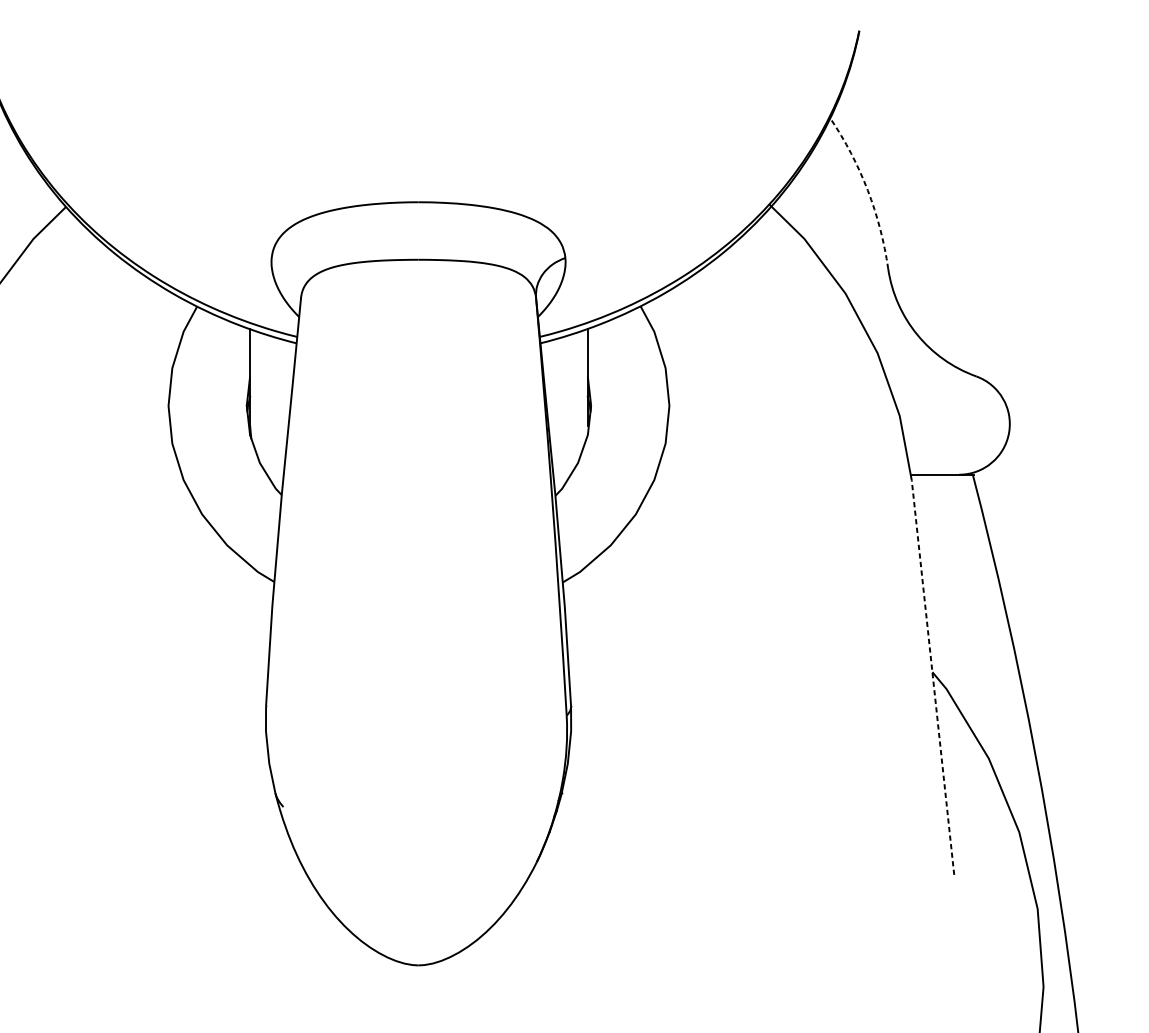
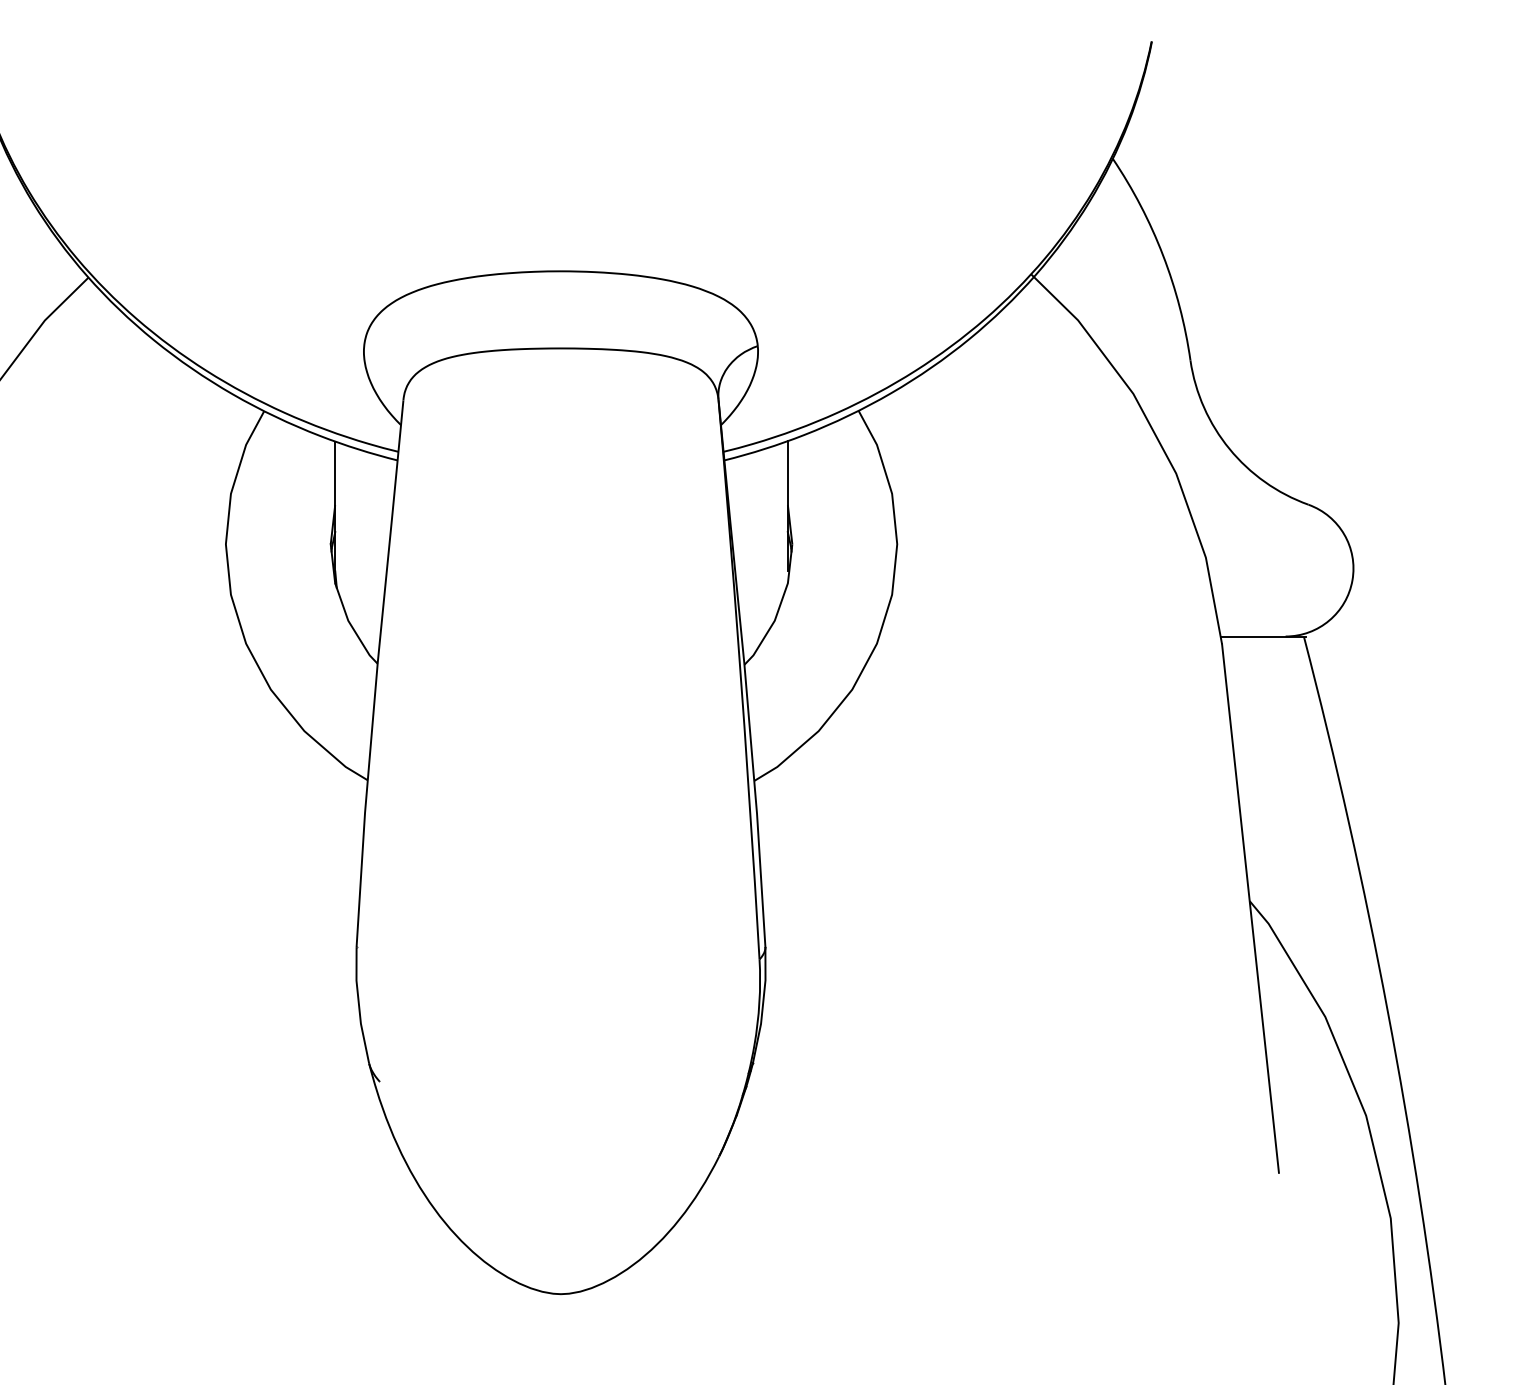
arc: (868, 190) -> (1163, 255), dashed -> solid
line: (933, 677) -> (1250, 908), dashed -> solid

